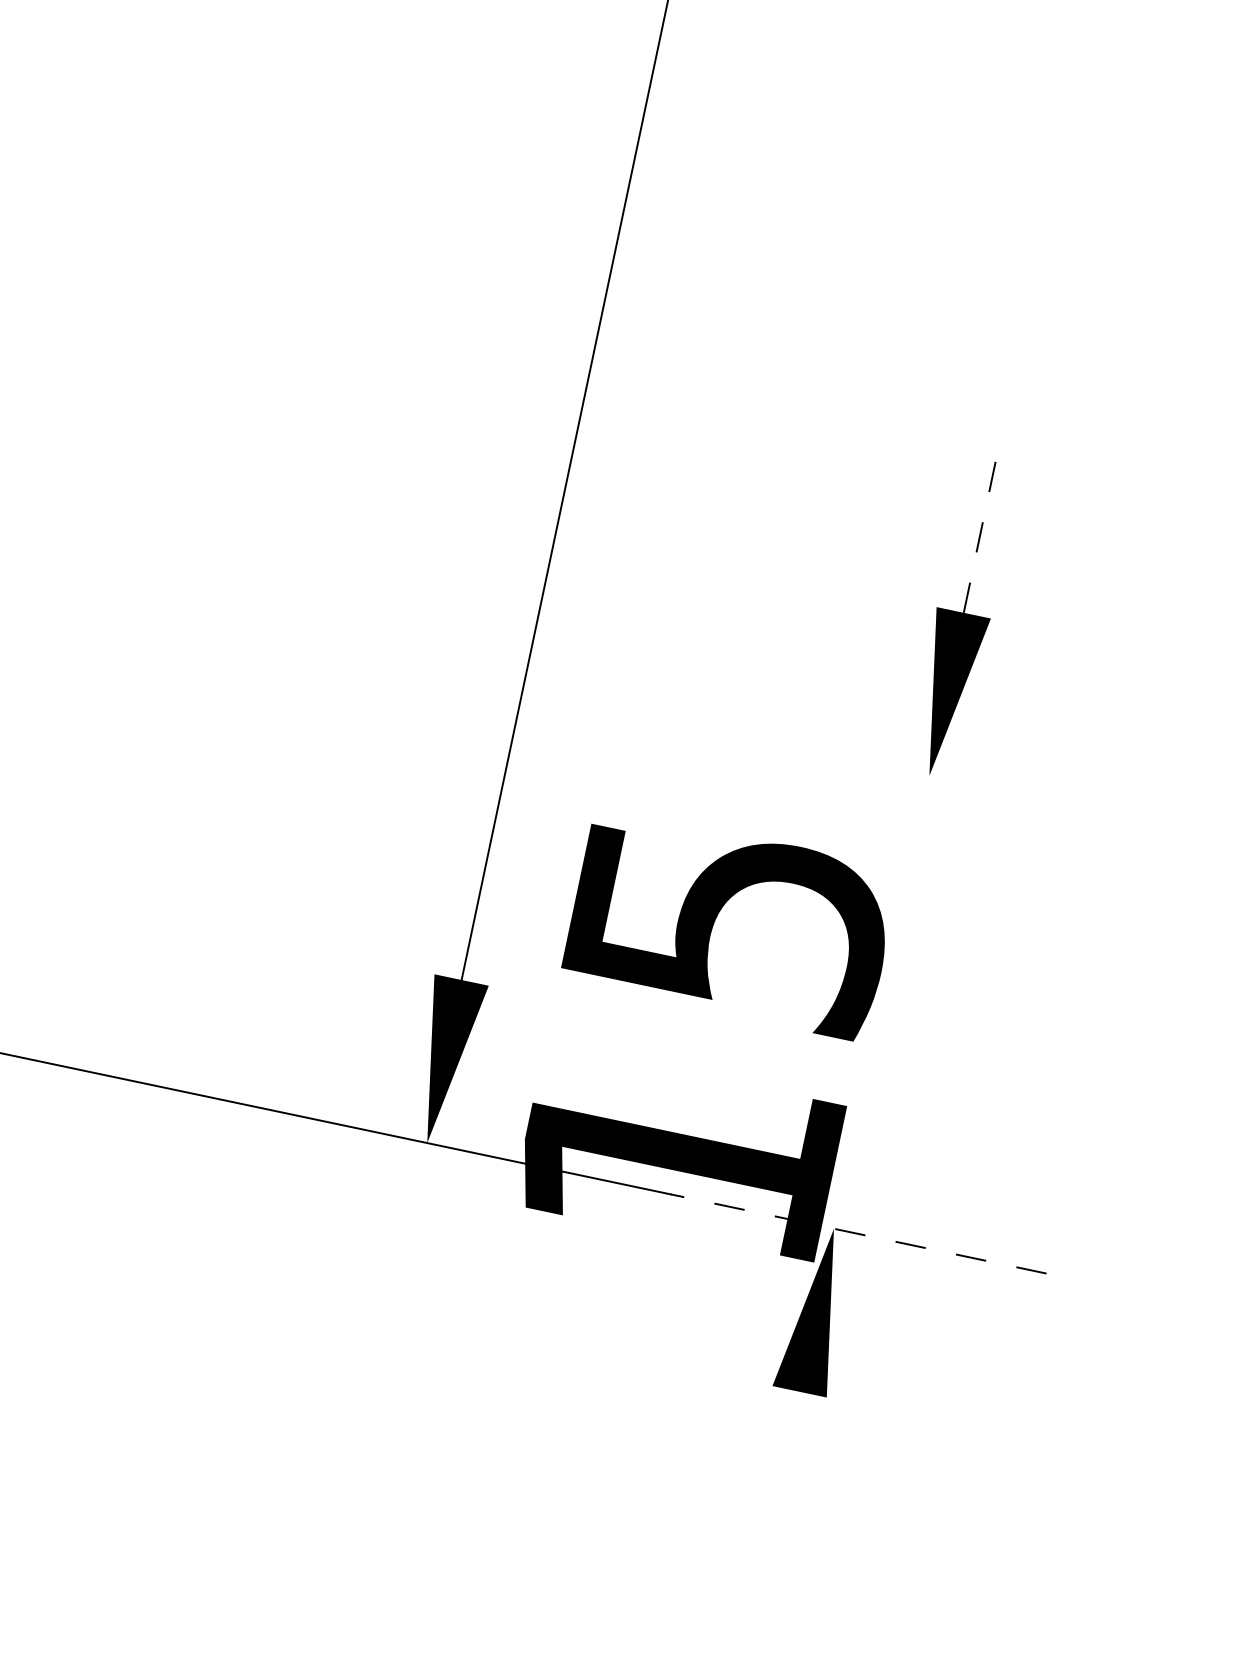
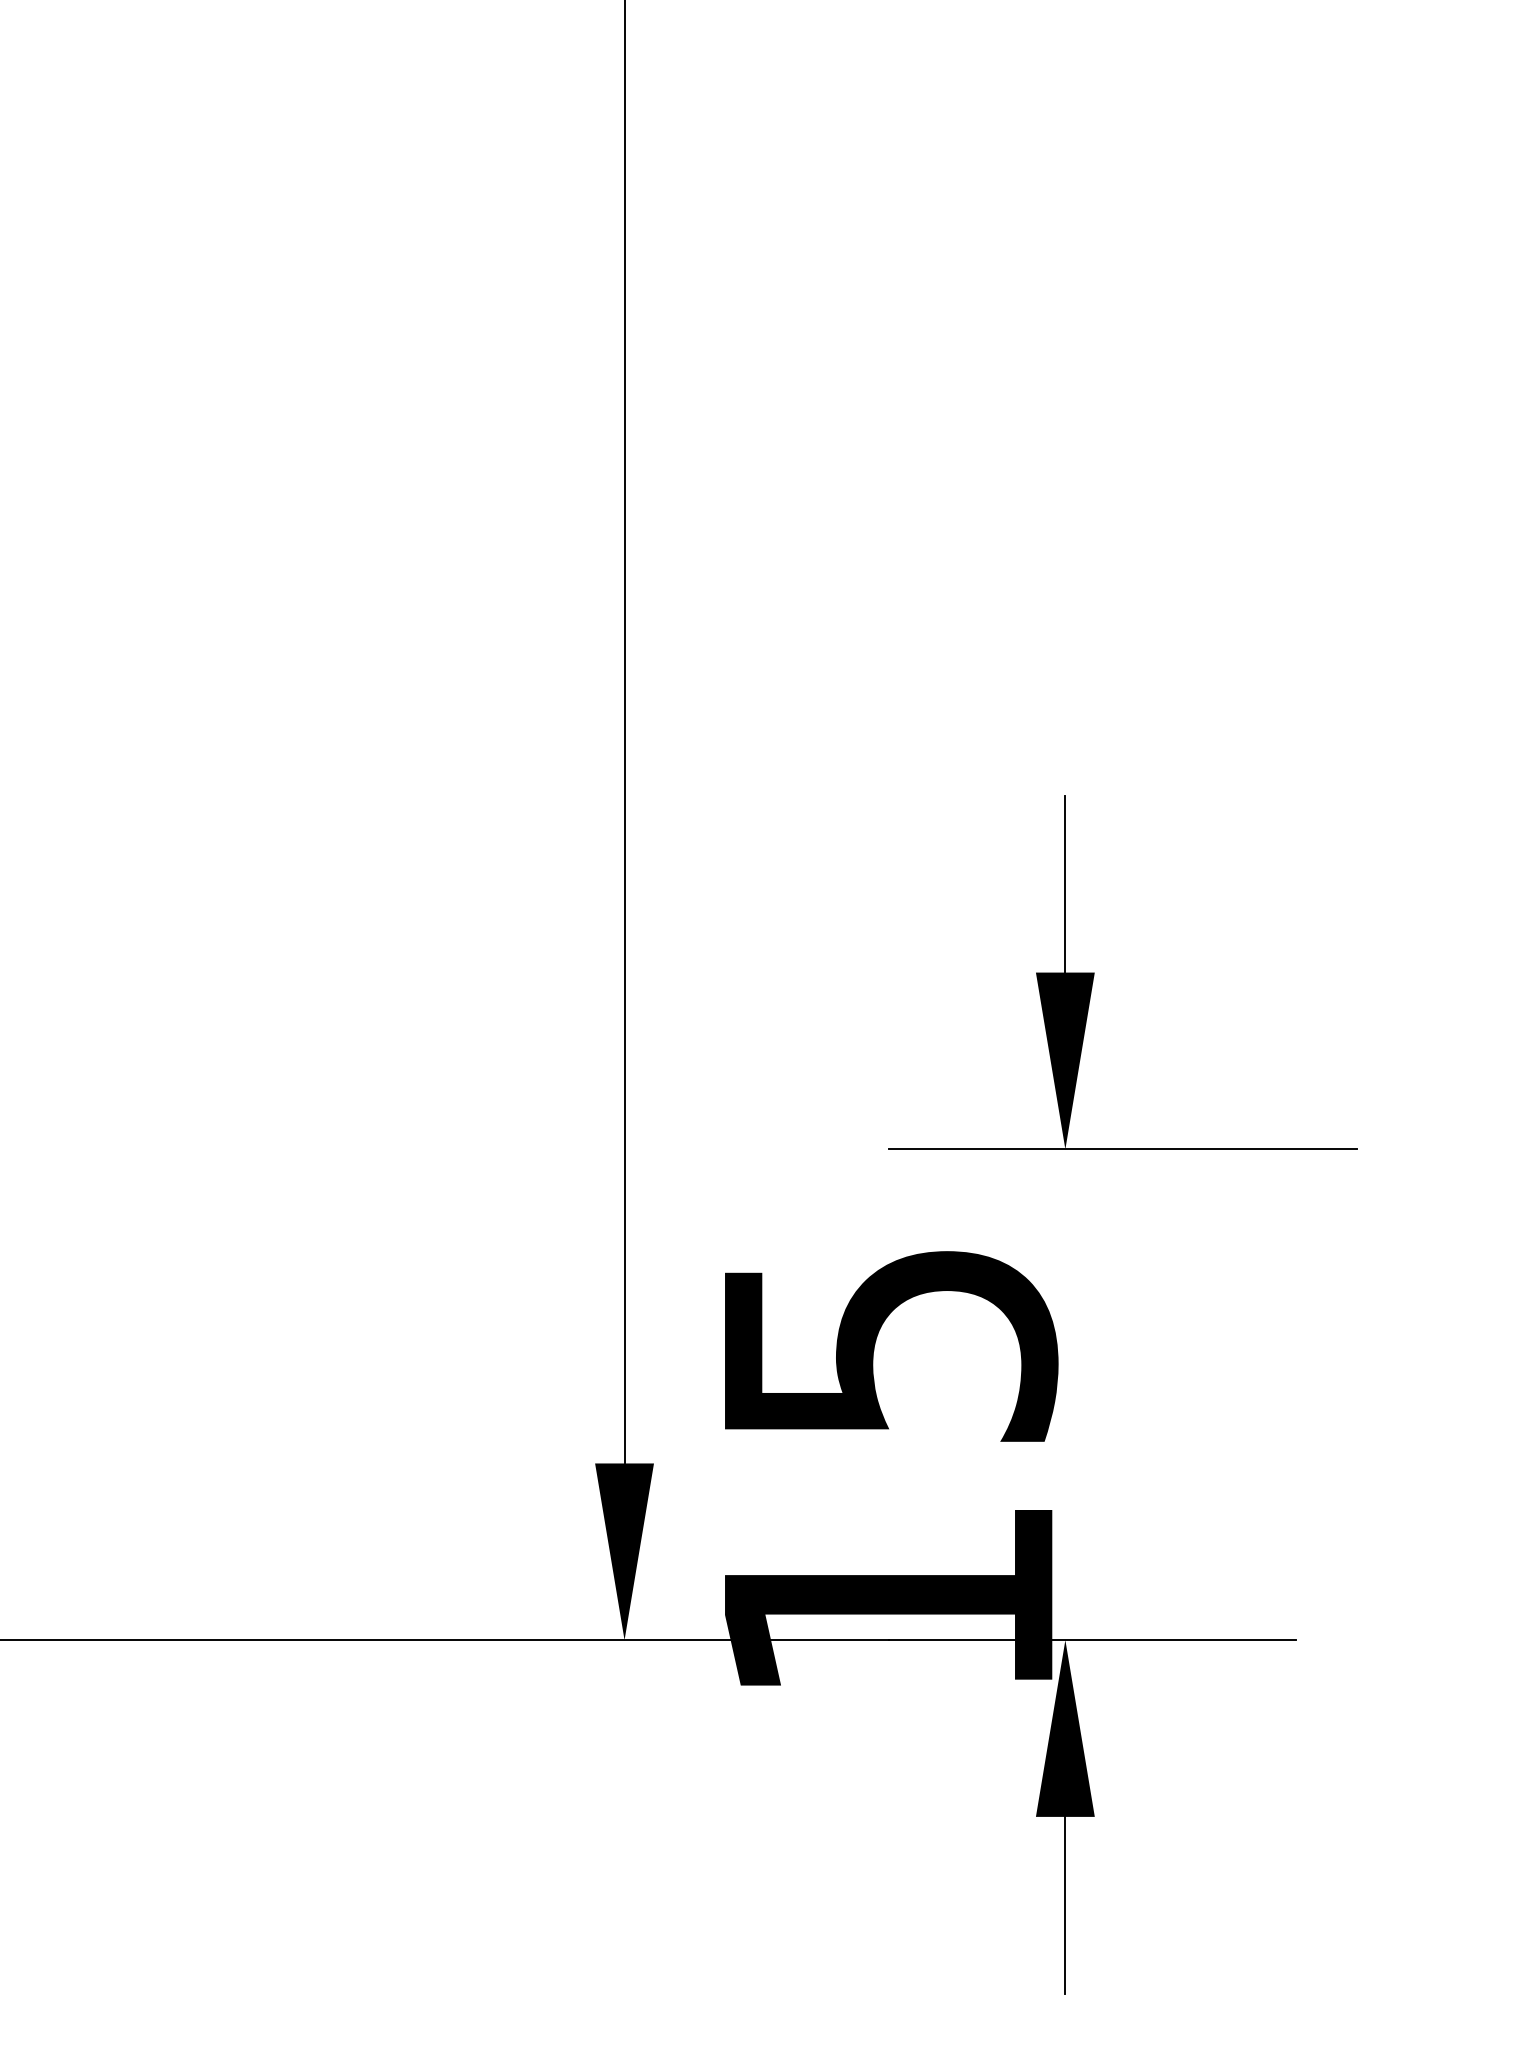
line: (981, 530) -> (1065, 883), dashed -> solid
line: (982, 787) -> (1122, 1149), added
line: (858, 1234) -> (1092, 1640), dashed -> solid
line: (782, 1472) -> (1065, 1904), added

